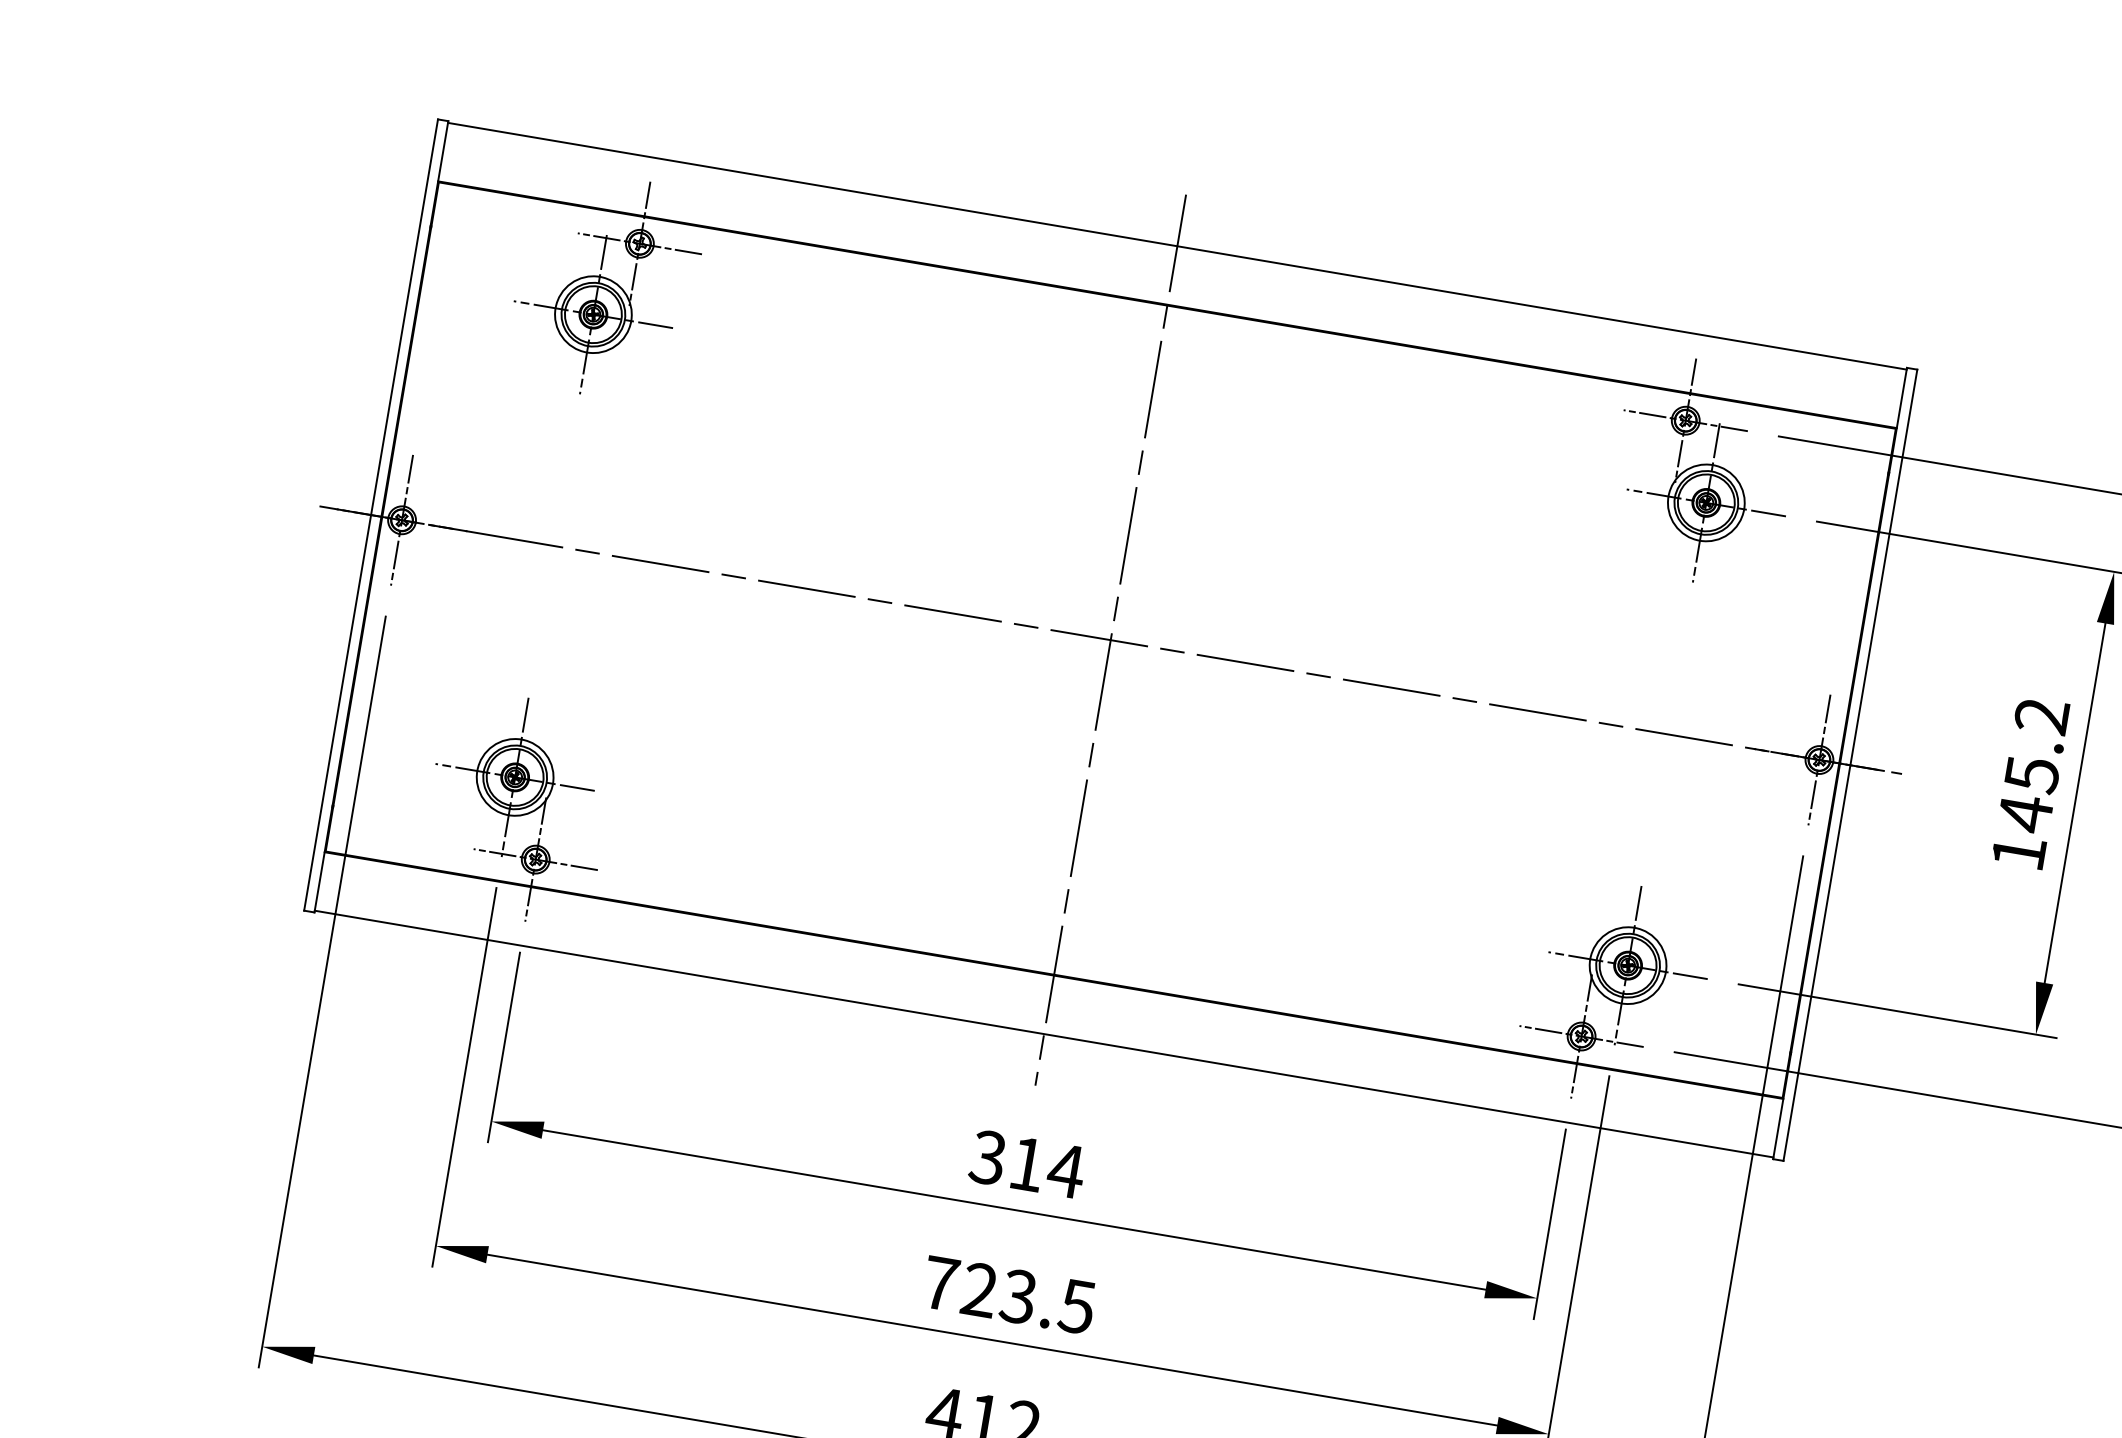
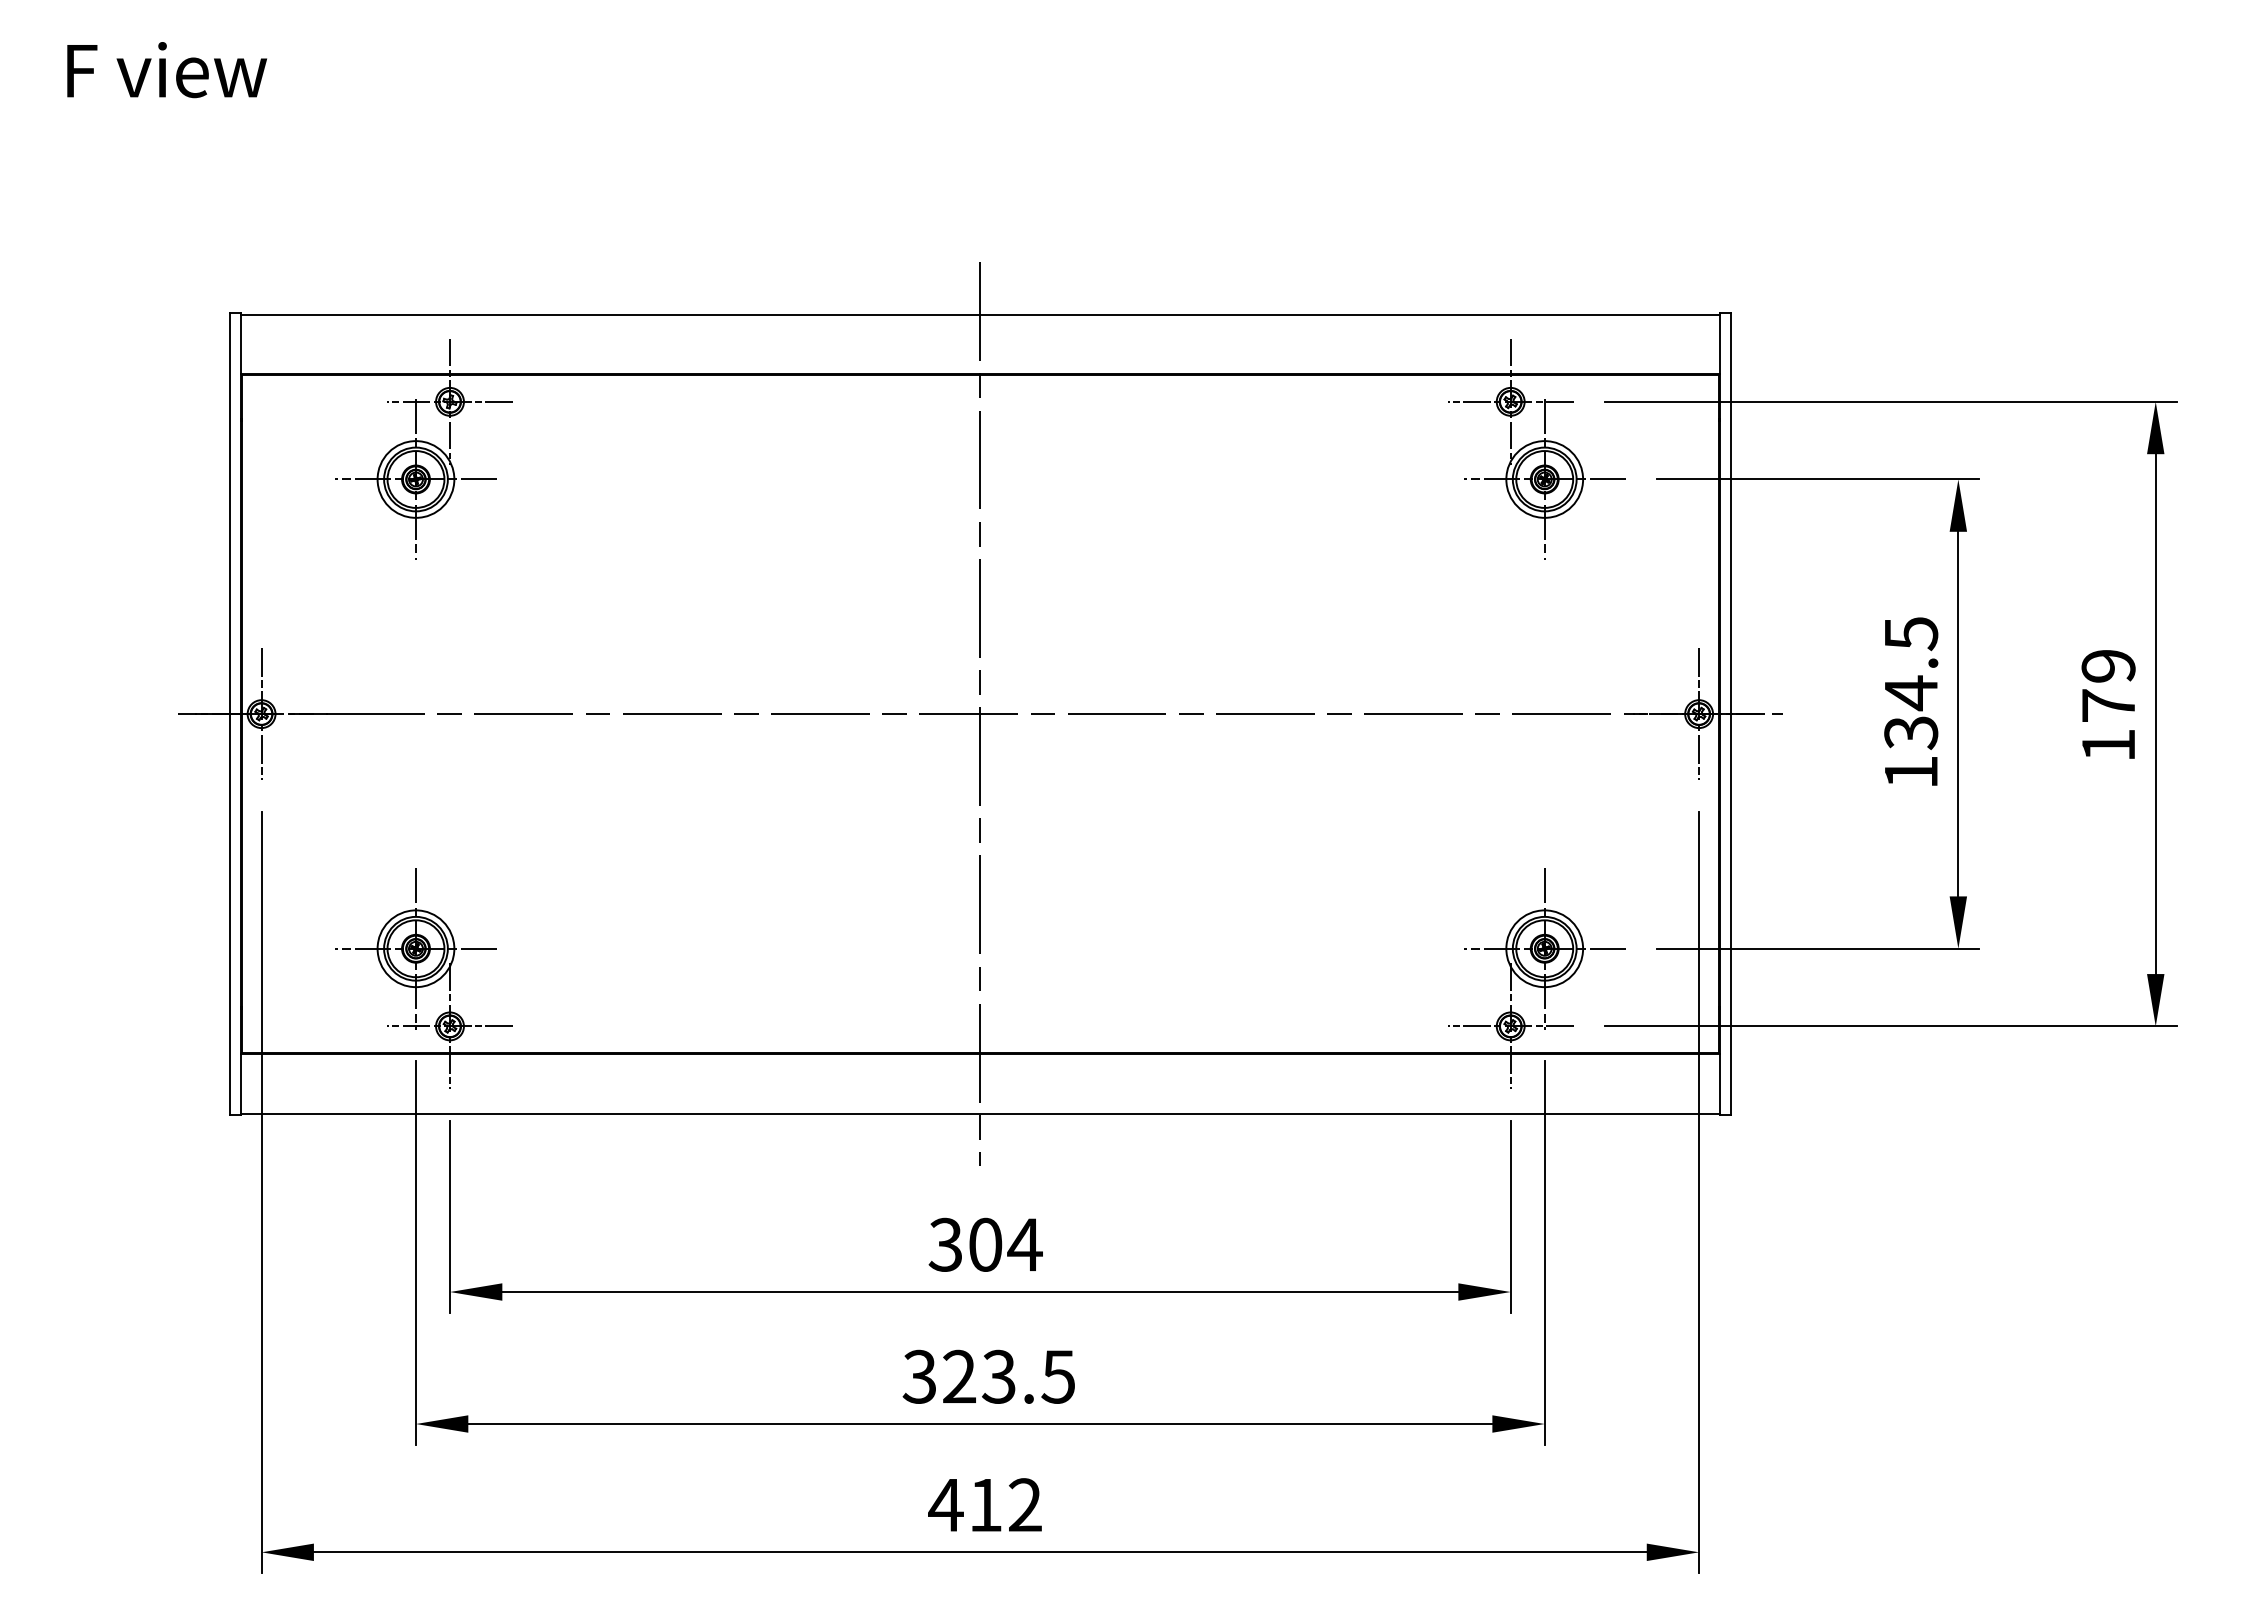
text: (2033, 765) -> (1911, 683), 145.2 -> 134.5
text: (1027, 1163) -> (985, 1244), 314 -> 304
text: (940, 1283) -> (919, 1376), 723.5 -> 323.5

